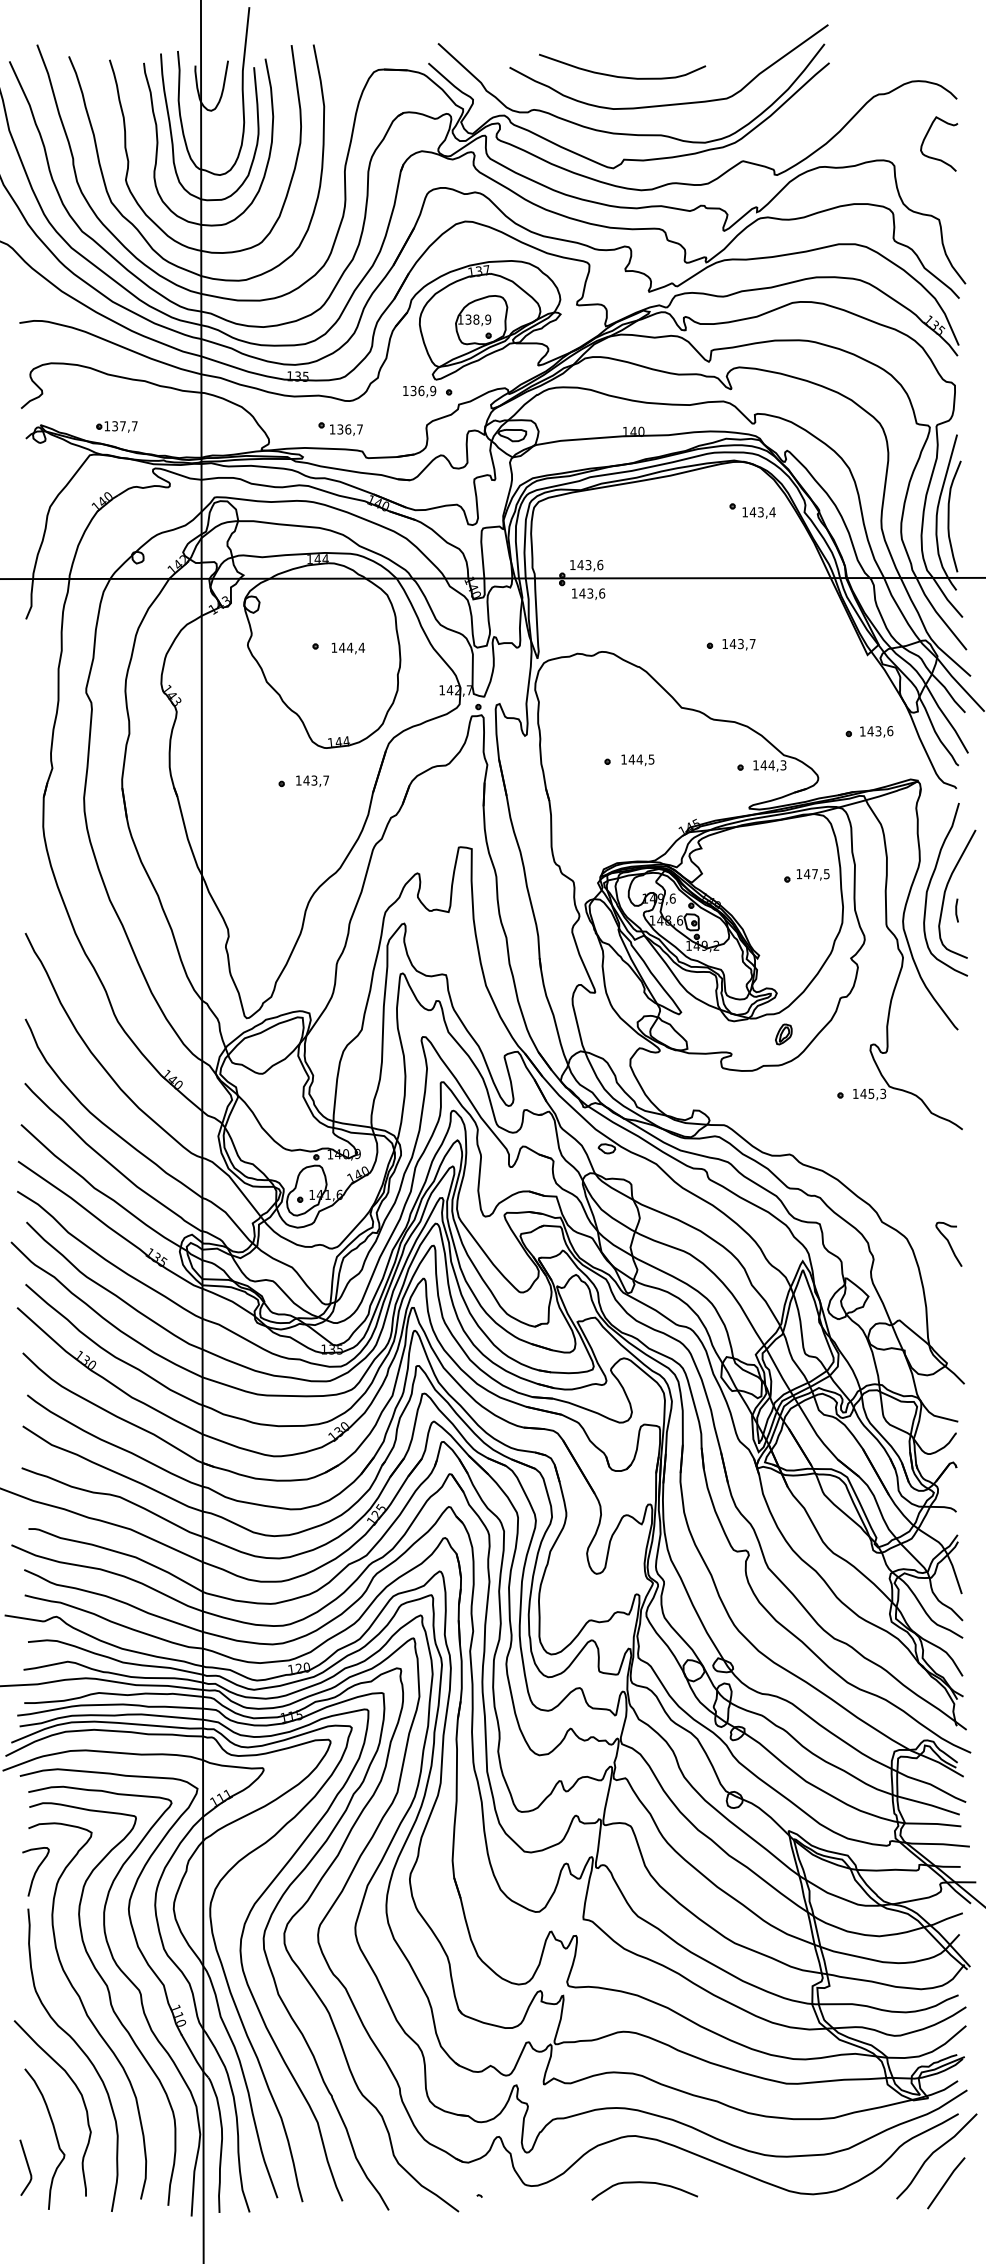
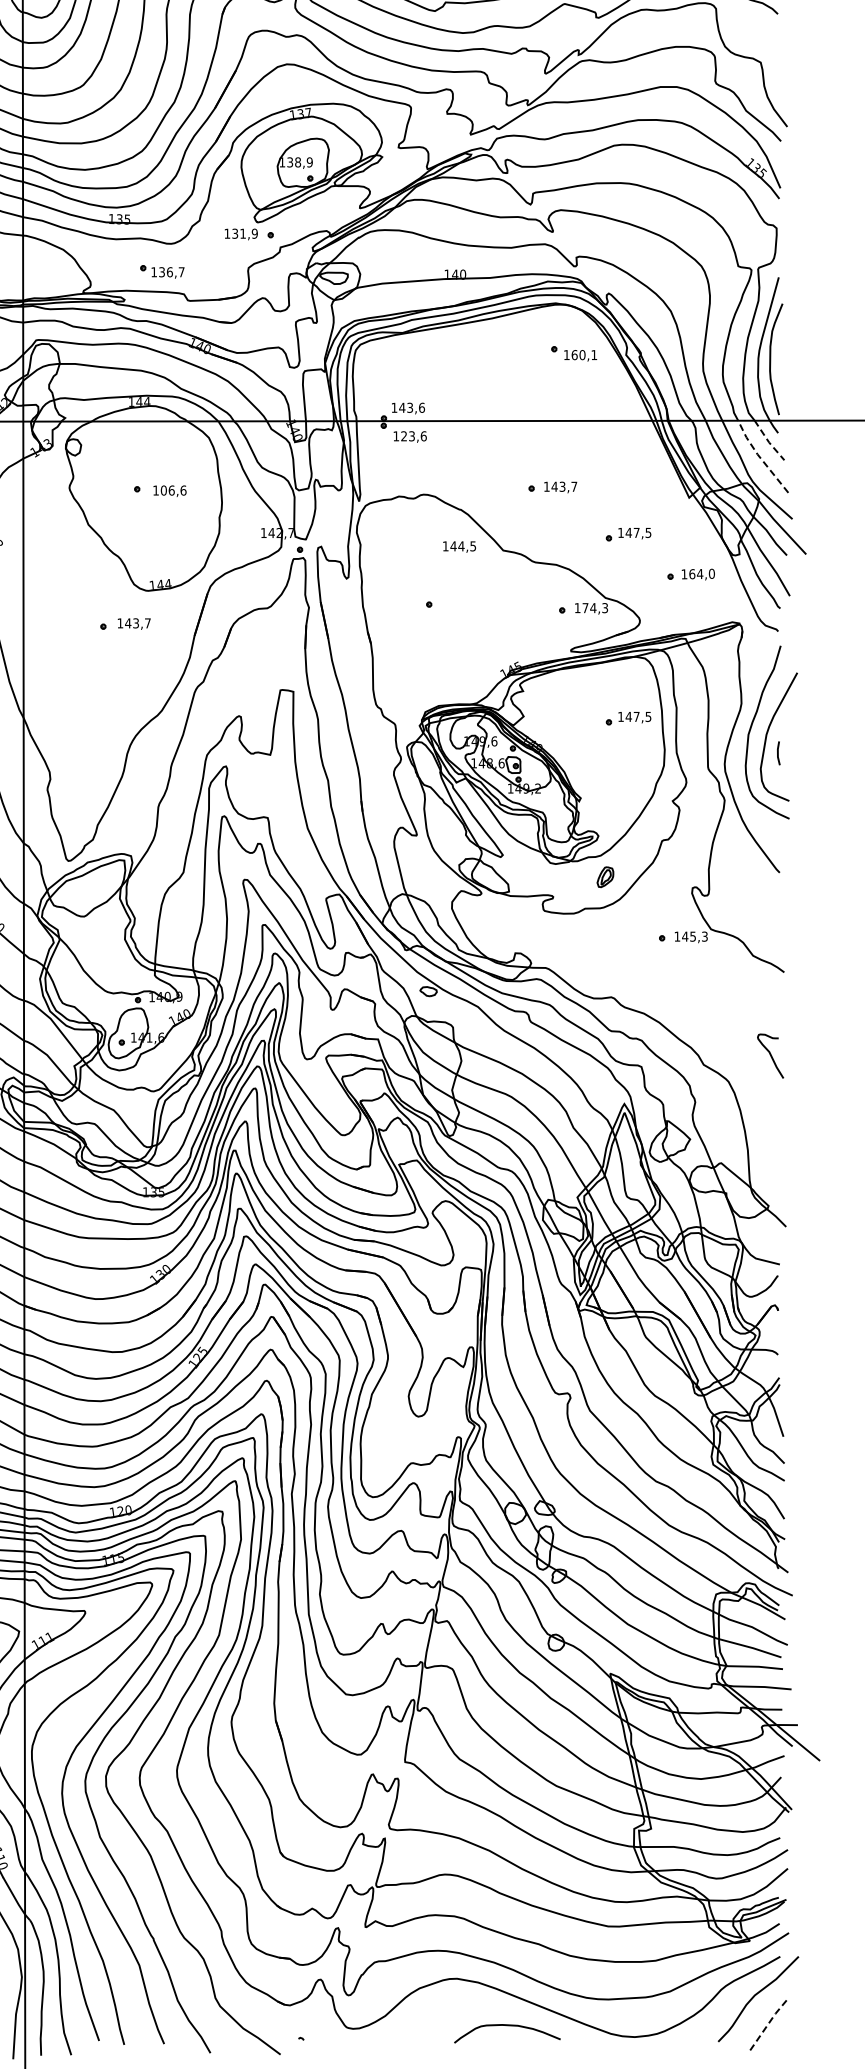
text: (421, 390) -> (243, 233), 136,9 -> 131,9
text: (762, 512) -> (584, 355), 143,4 -> 160,1
text: (582, 593) -> (404, 436), 143,6 -> 123,6
line: (946, 598) -> (768, 441), solid -> dashed
line: (938, 614) -> (760, 457), solid -> dashed
text: (351, 647) -> (173, 490), 144,4 -> 106,6
part: (806, 691) -> (628, 534), added
text: (880, 731) -> (702, 574), 143,6 -> 164,0
text: (637, 759) -> (459, 546), moved
text: (763, 765) -> (585, 608), 144,3 -> 174,3
curve: (948, 1243) -> (770, 1055), moved
line: (946, 2182) -> (768, 2025), solid -> dashed
curve: (644, 2183) -> (507, 2026), moved

